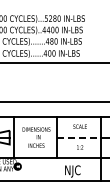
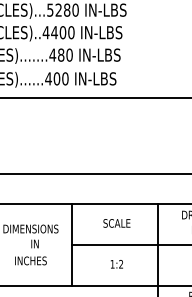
line: (79, 137) -> (115, 244), dashed -> solid

